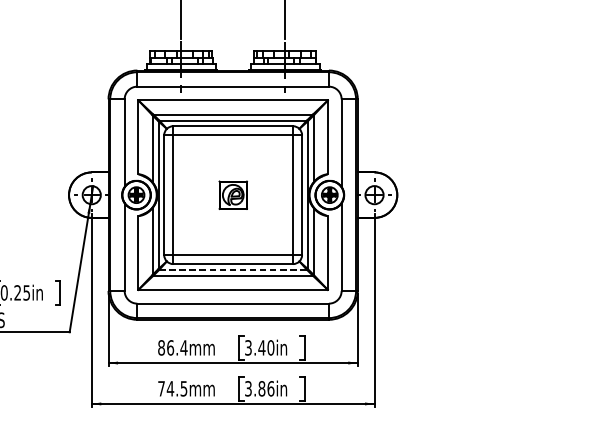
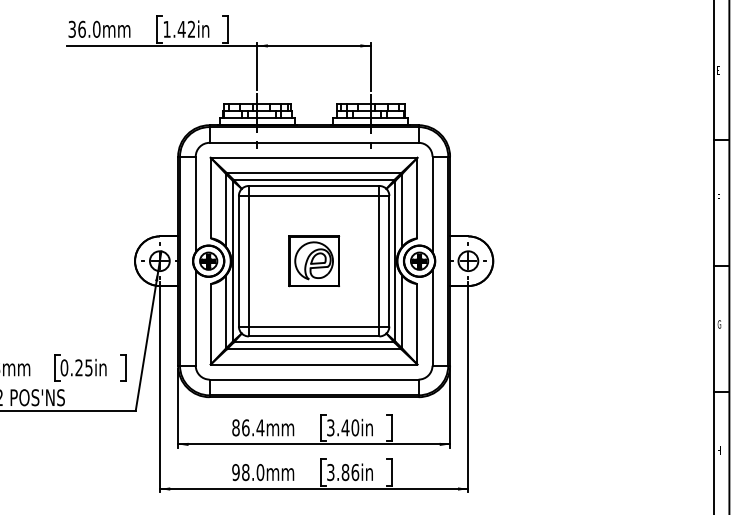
part: (233, 195) -> (314, 261), size x1.67
line: (232, 269) -> (313, 342), dashed -> solid
text: (173, 388) -> (248, 472), 74.5mm -> 98.0mm

